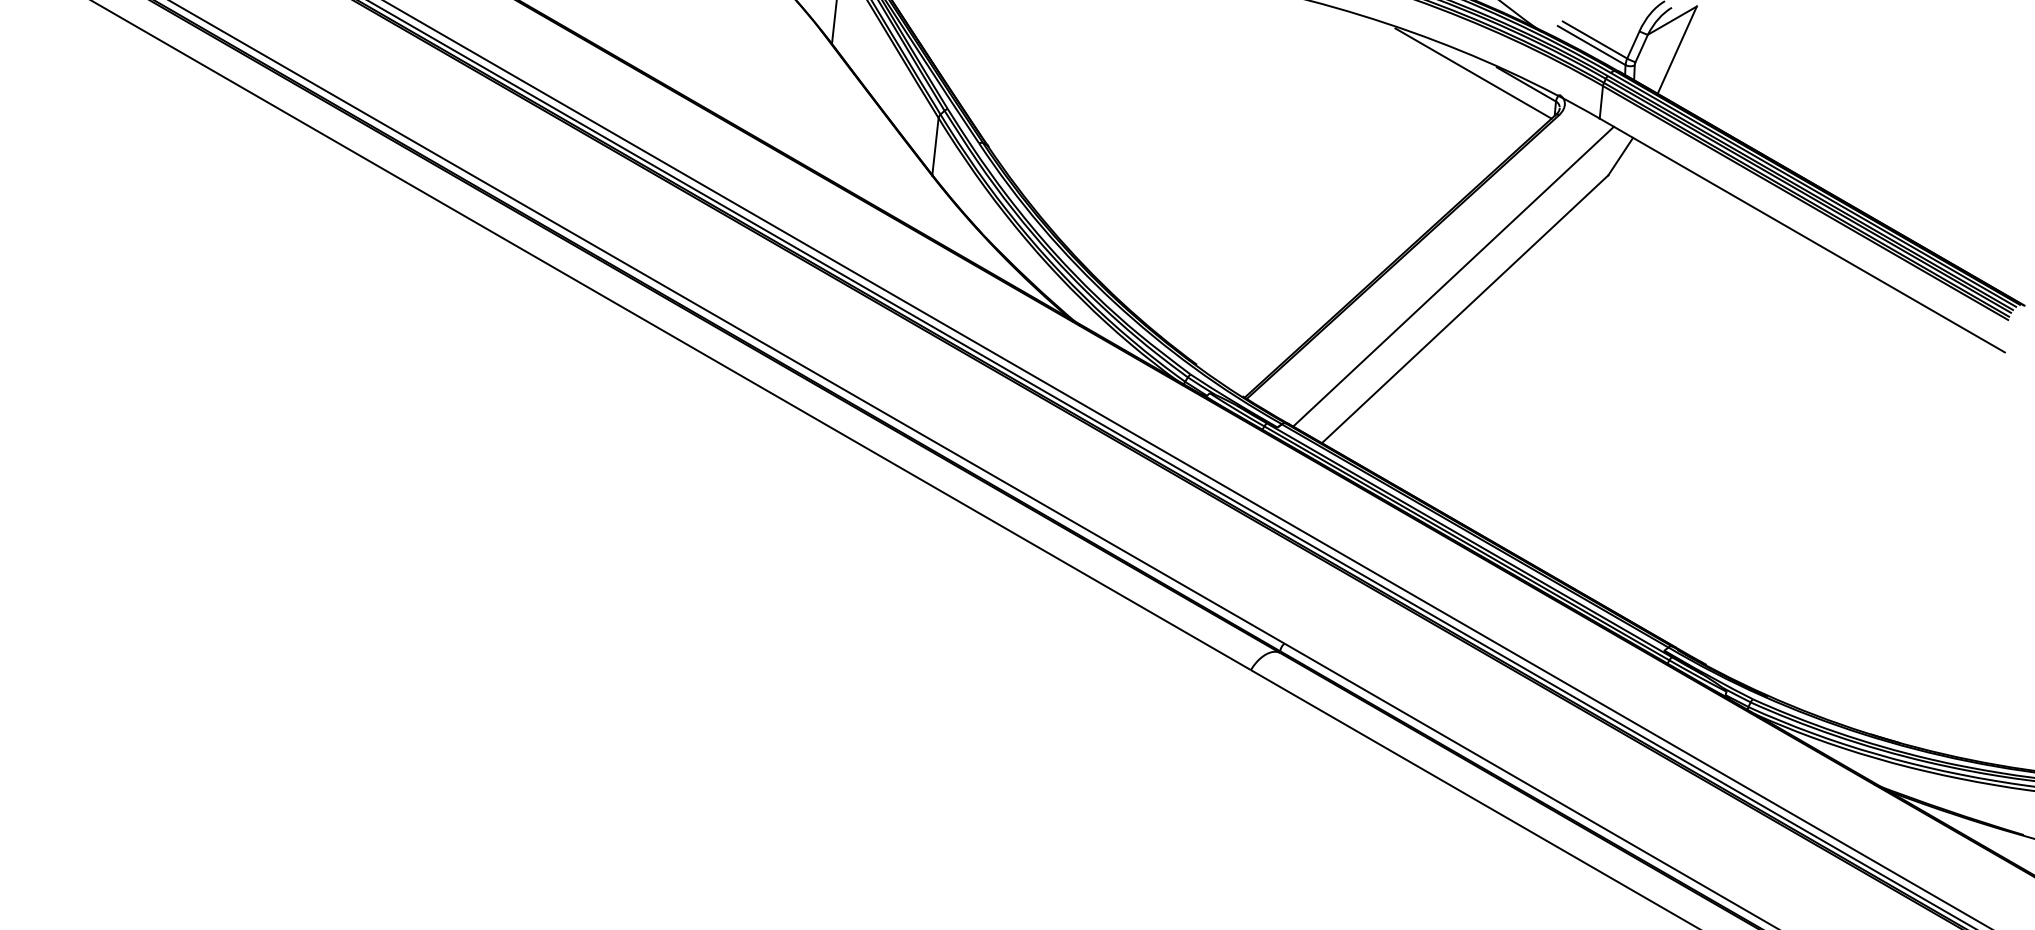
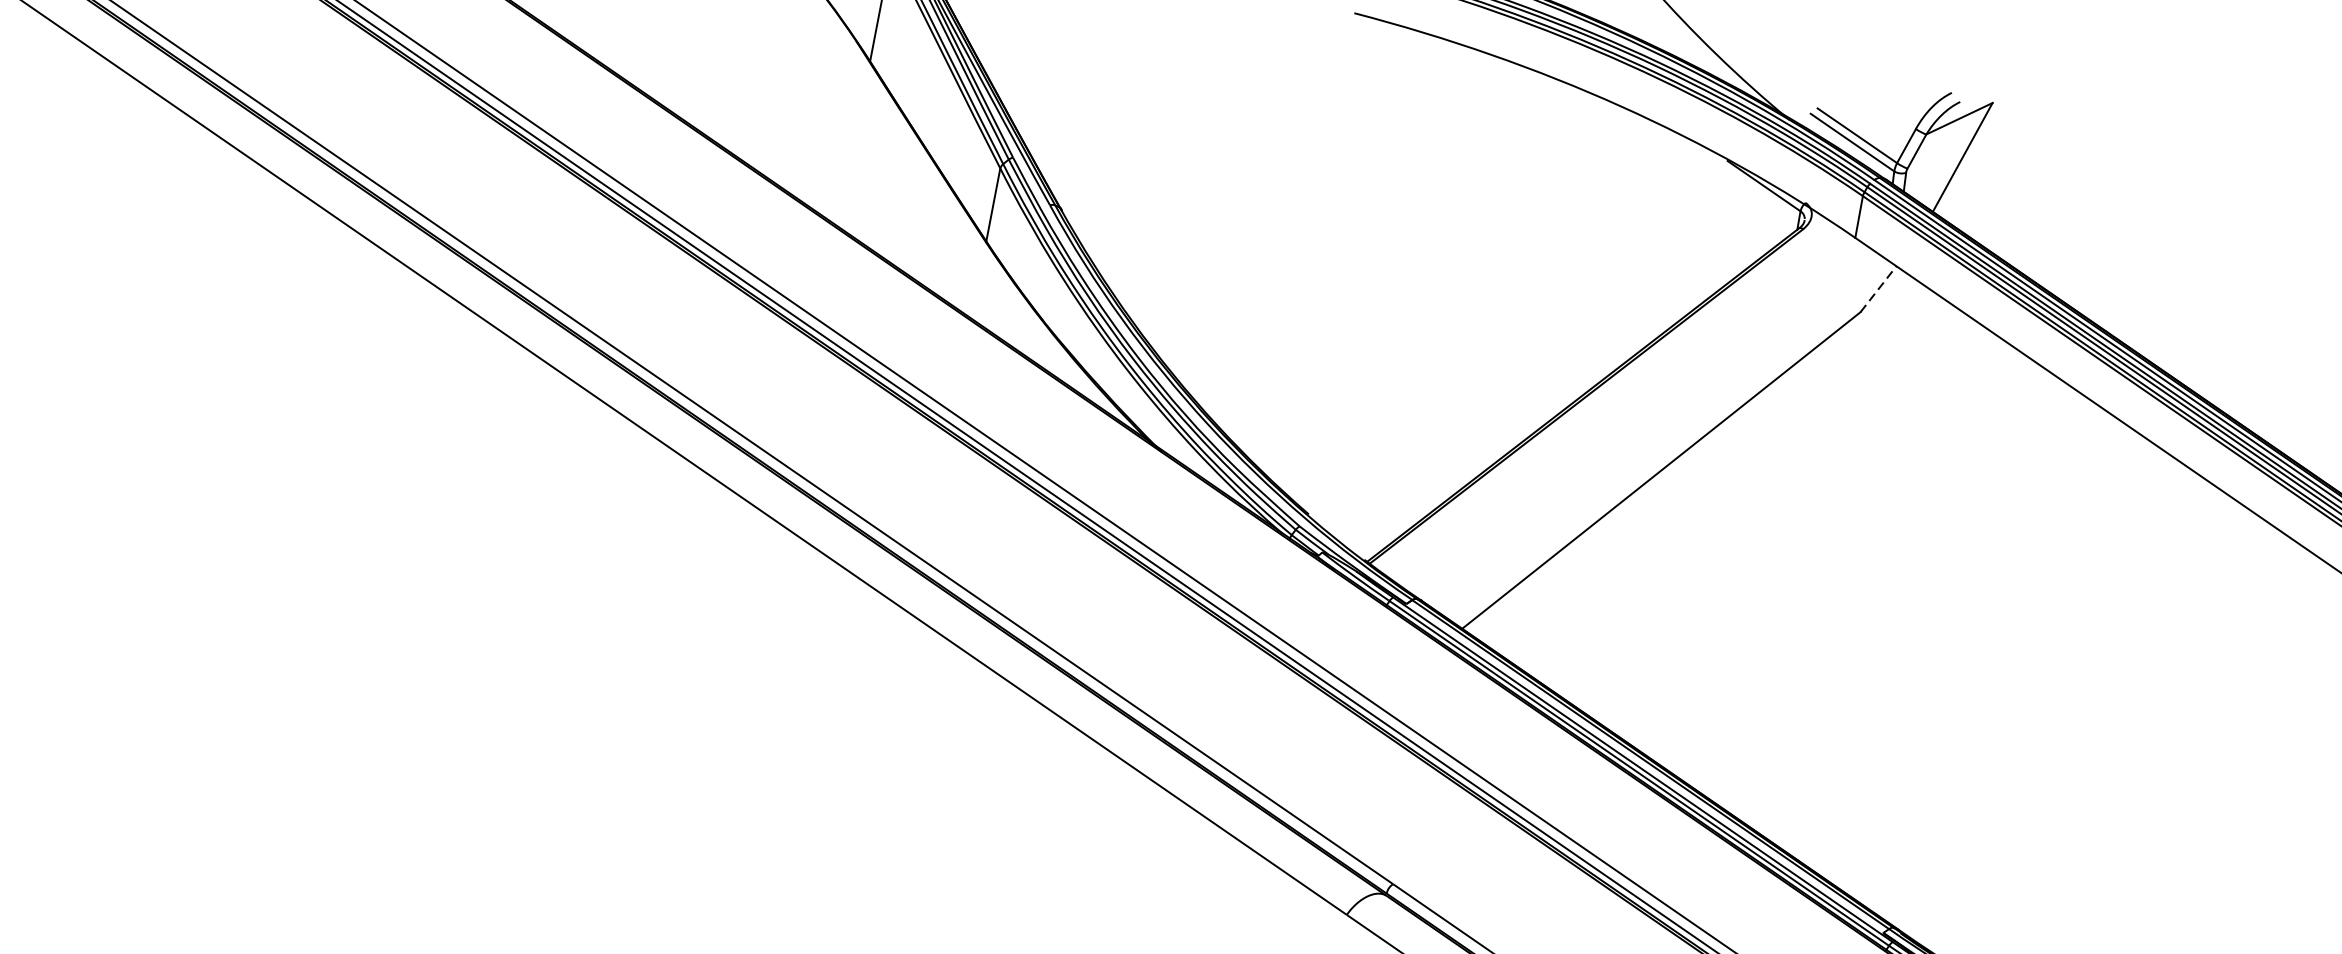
line: (1473, 73) -> (1696, 166), removed
line: (1620, 156) -> (1878, 289), solid -> dashed
line: (1453, 276) -> (1649, 426), removed

